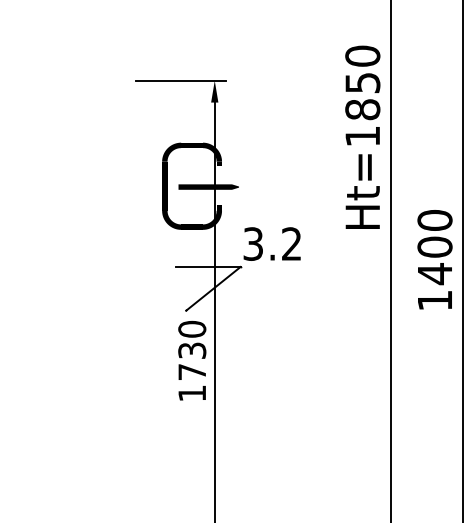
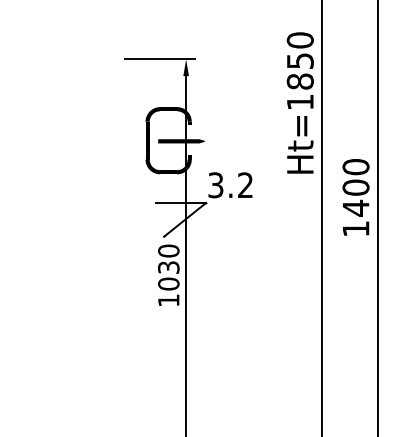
text: (191, 371) -> (168, 283), 1730 -> 1030

